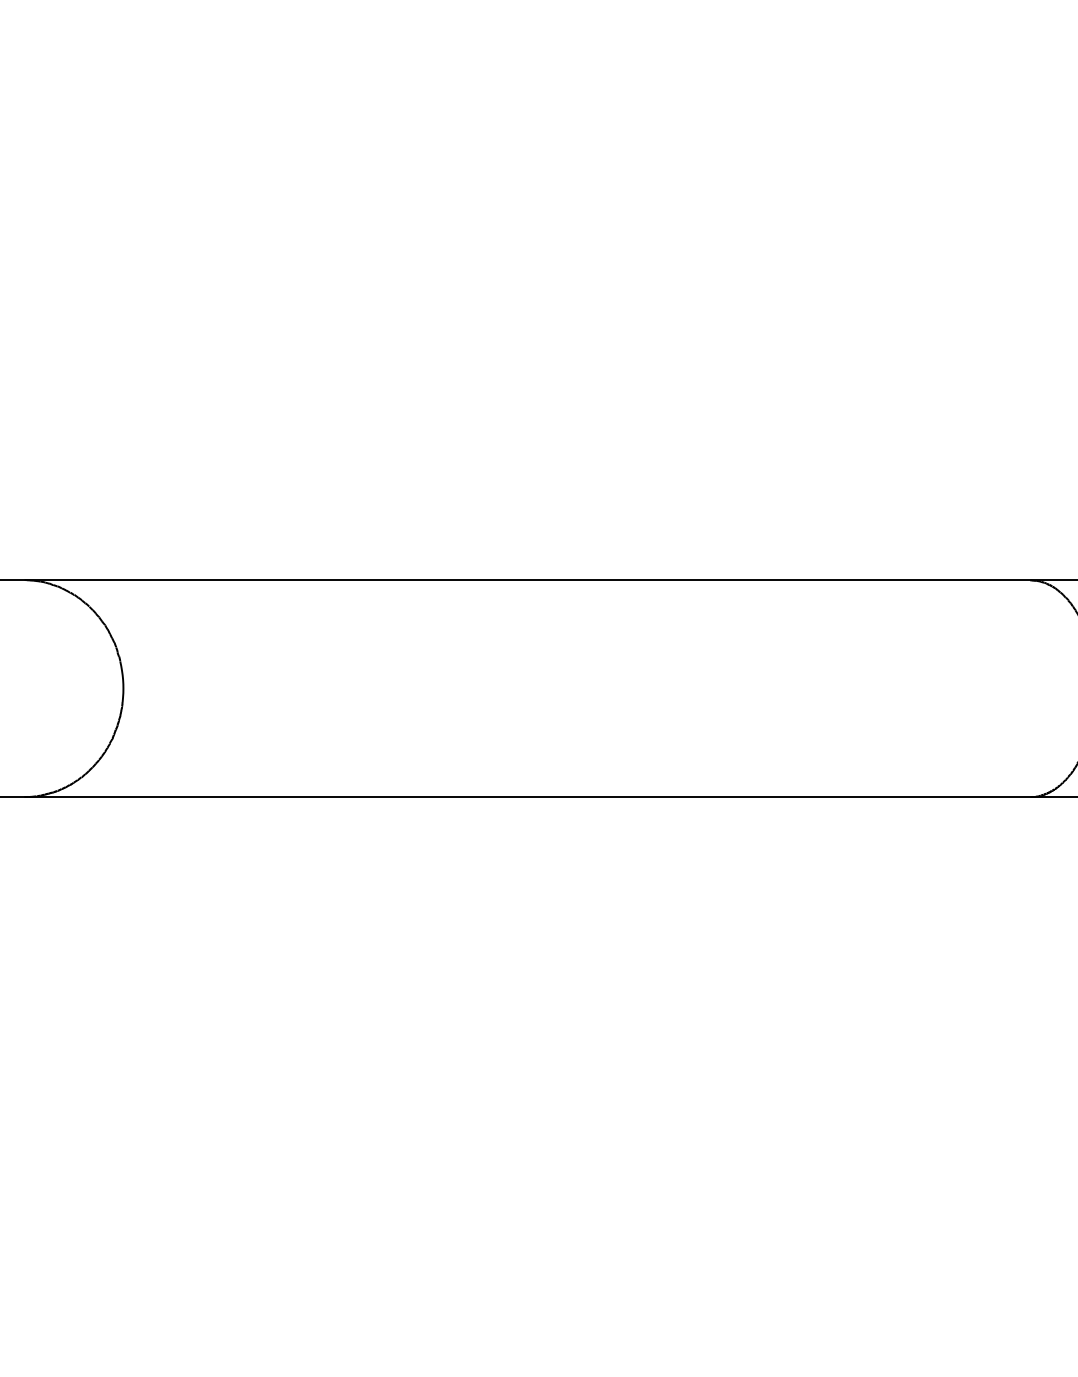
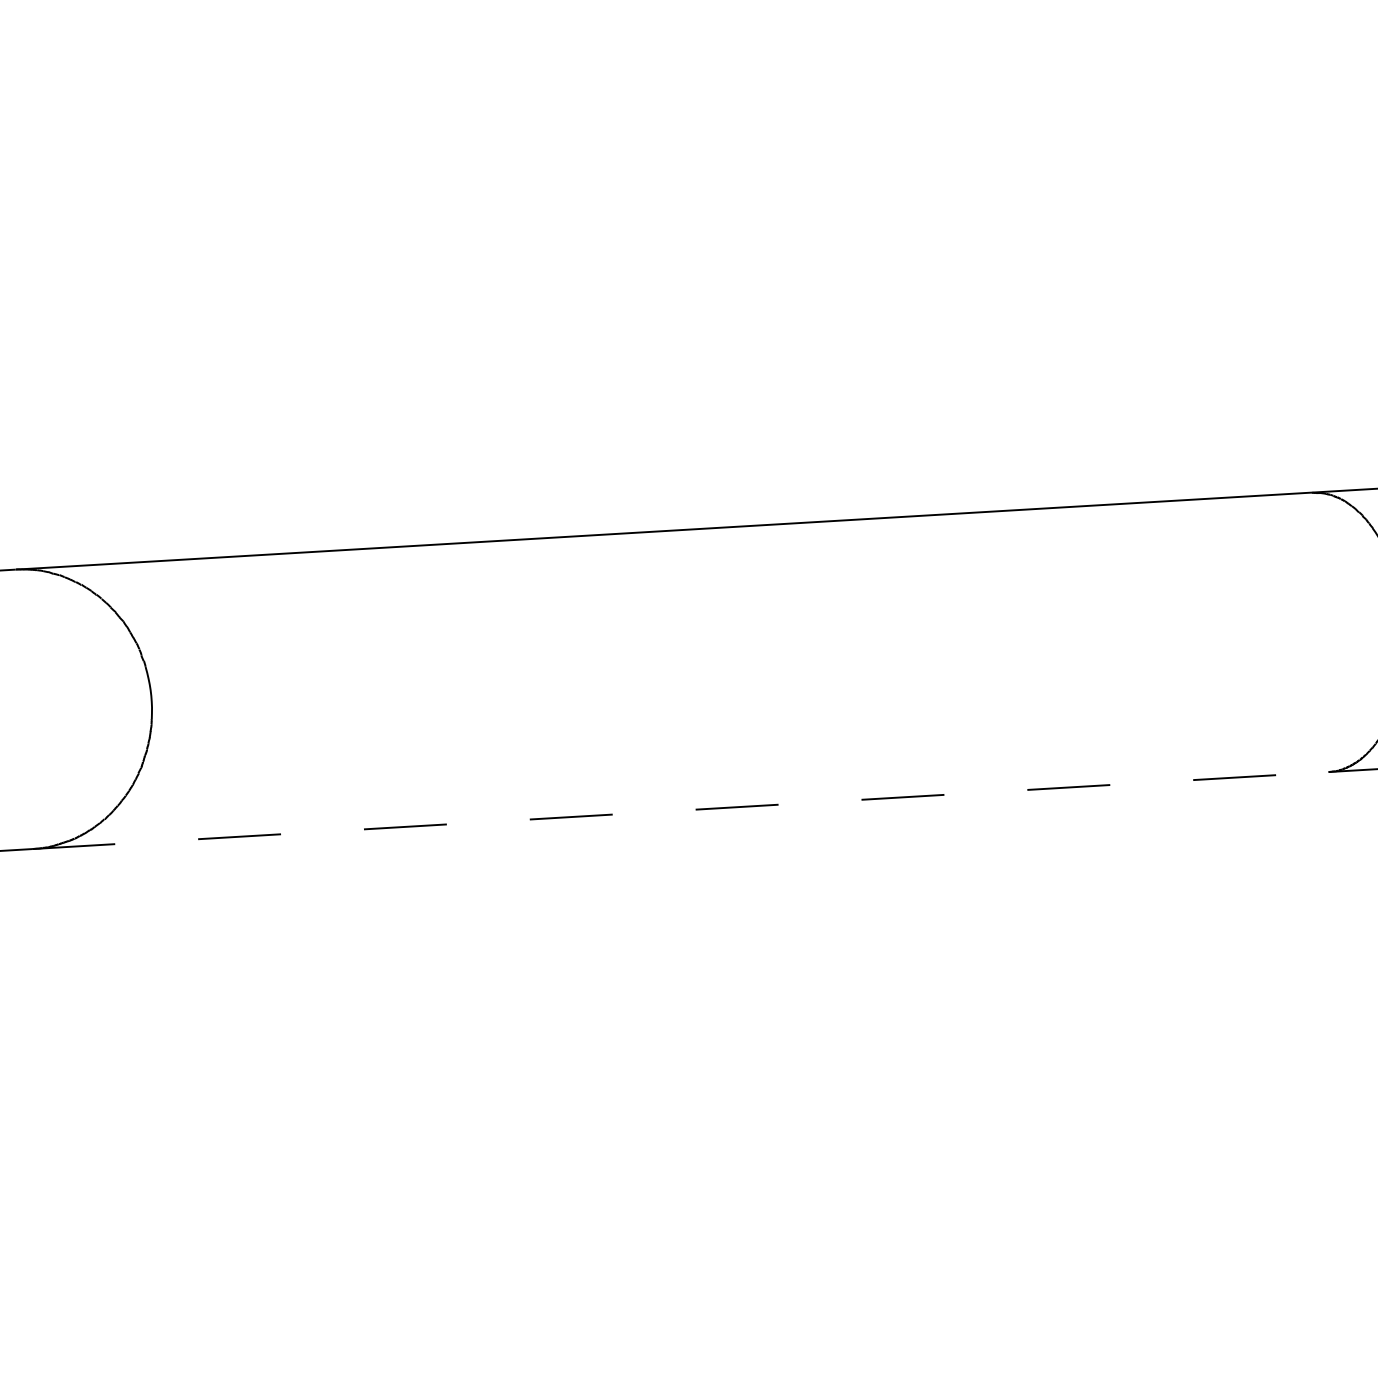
line: (527, 797) -> (680, 811), solid -> dashed

